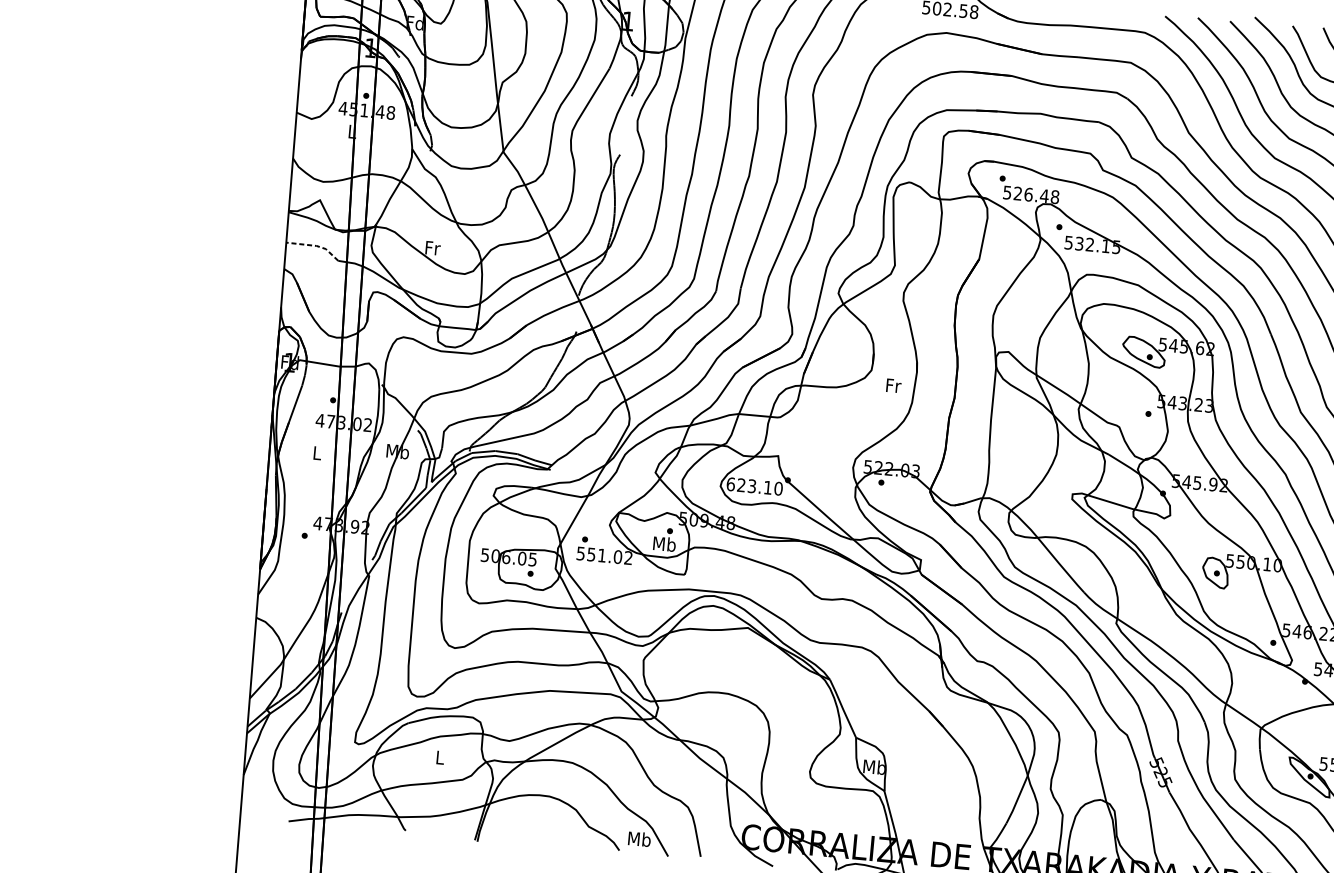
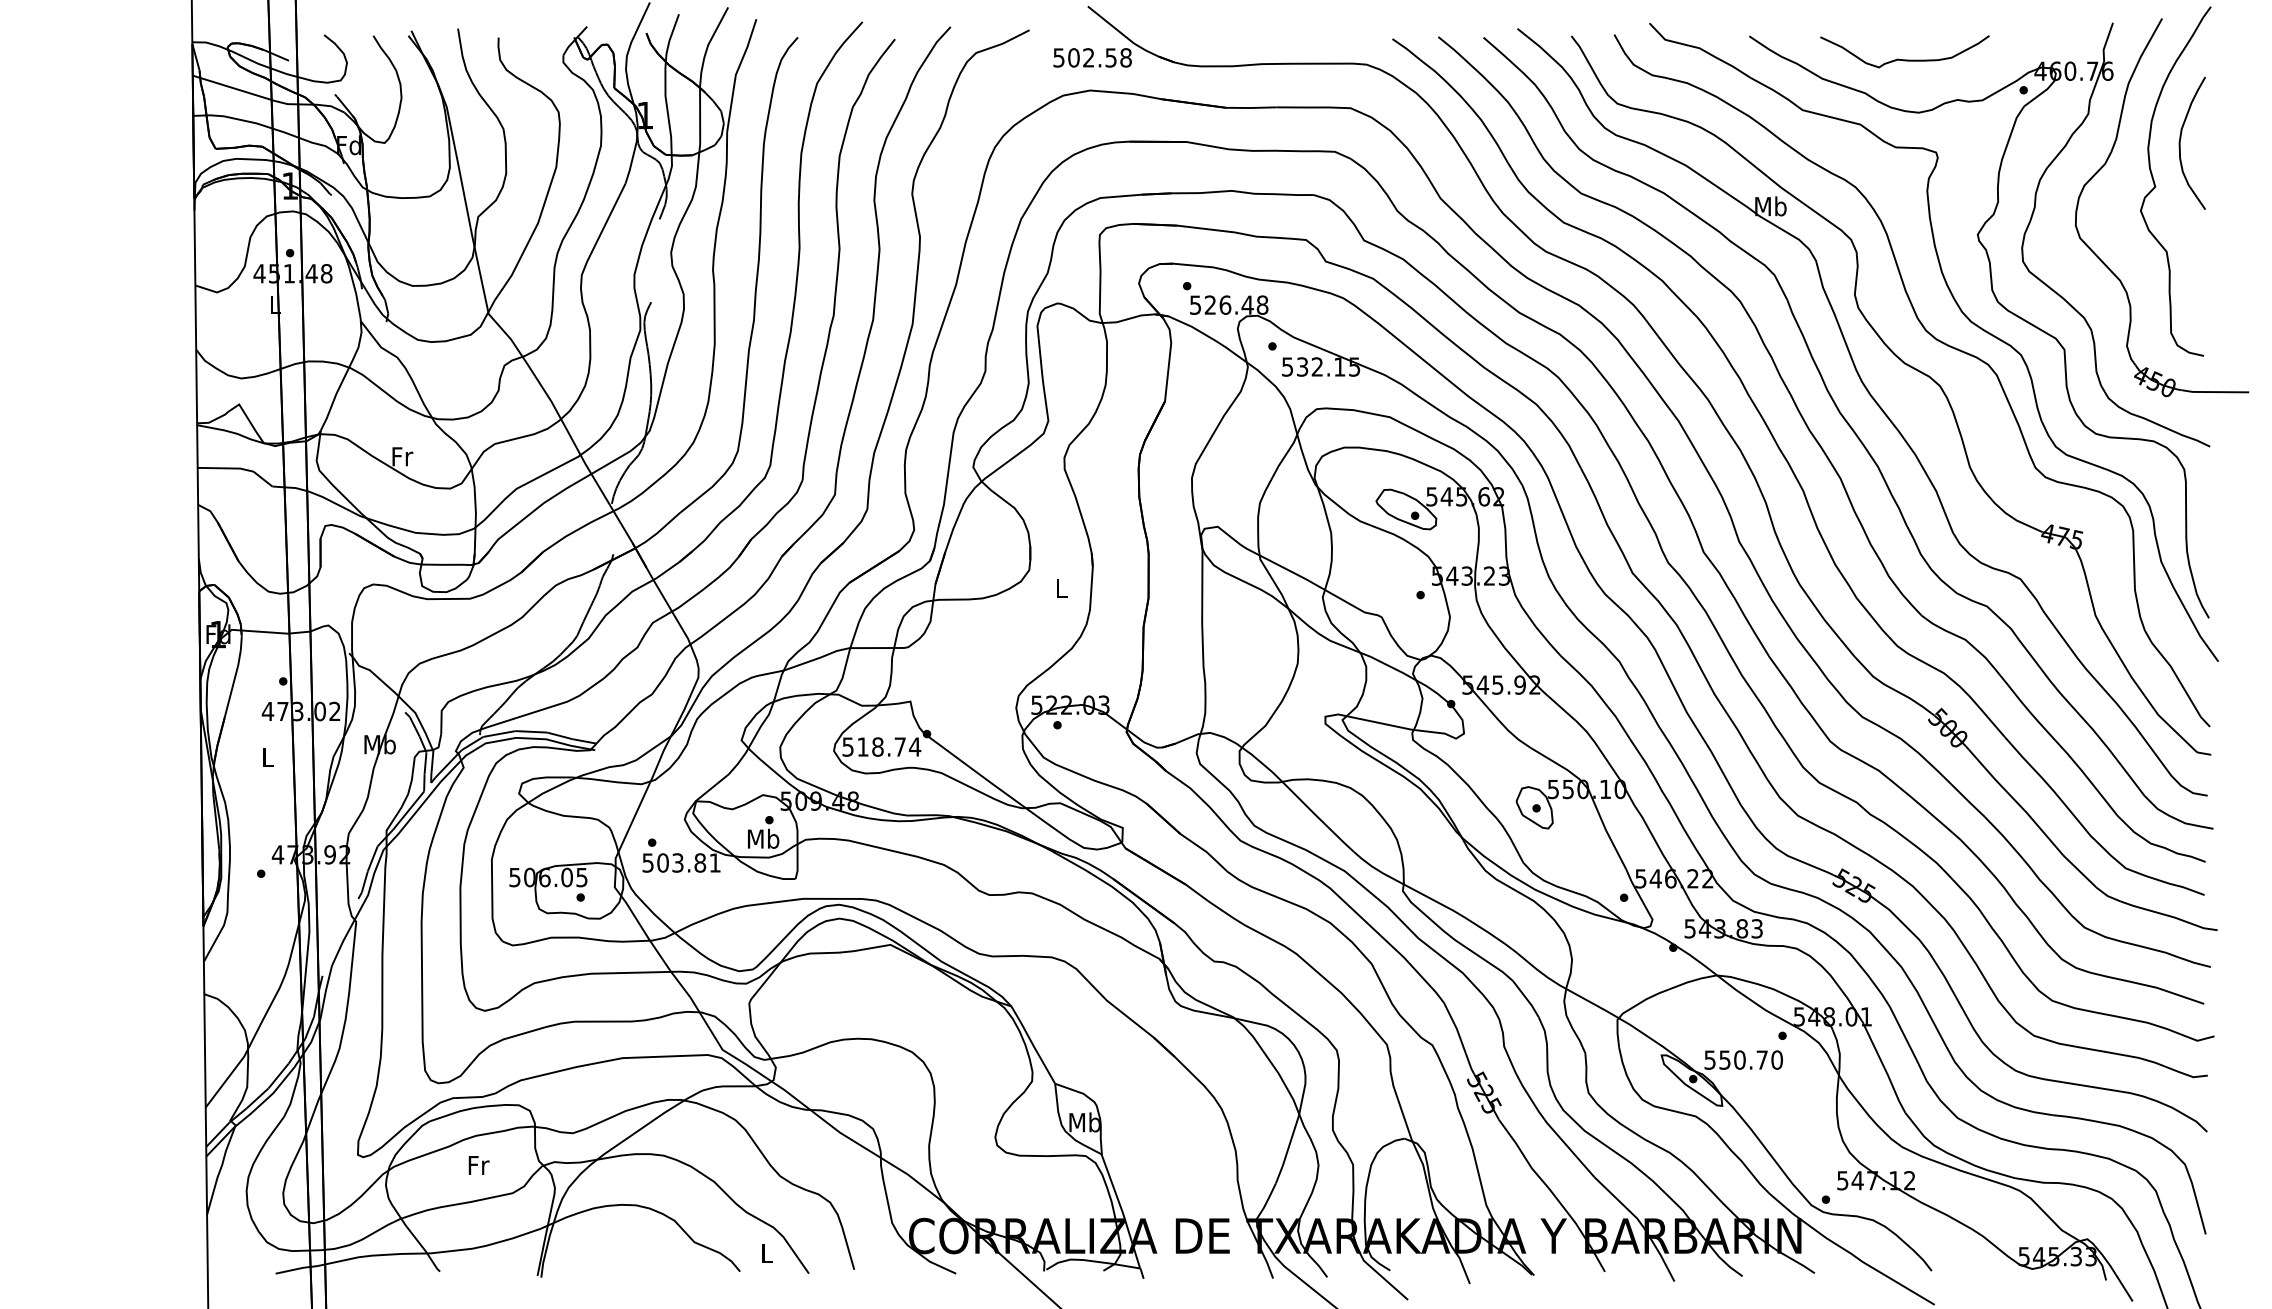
line: (316, 245) -> (239, 468), dashed -> solid
text: (893, 385) -> (1062, 588), Fr -> L
text: (754, 486) -> (881, 746), 623.10 -> 518.74
text: (609, 555) -> (688, 862), 551.02 -> 503.81
text: (440, 757) -> (478, 1165), L -> Fr
text: (639, 839) -> (766, 1253), Mb -> L

